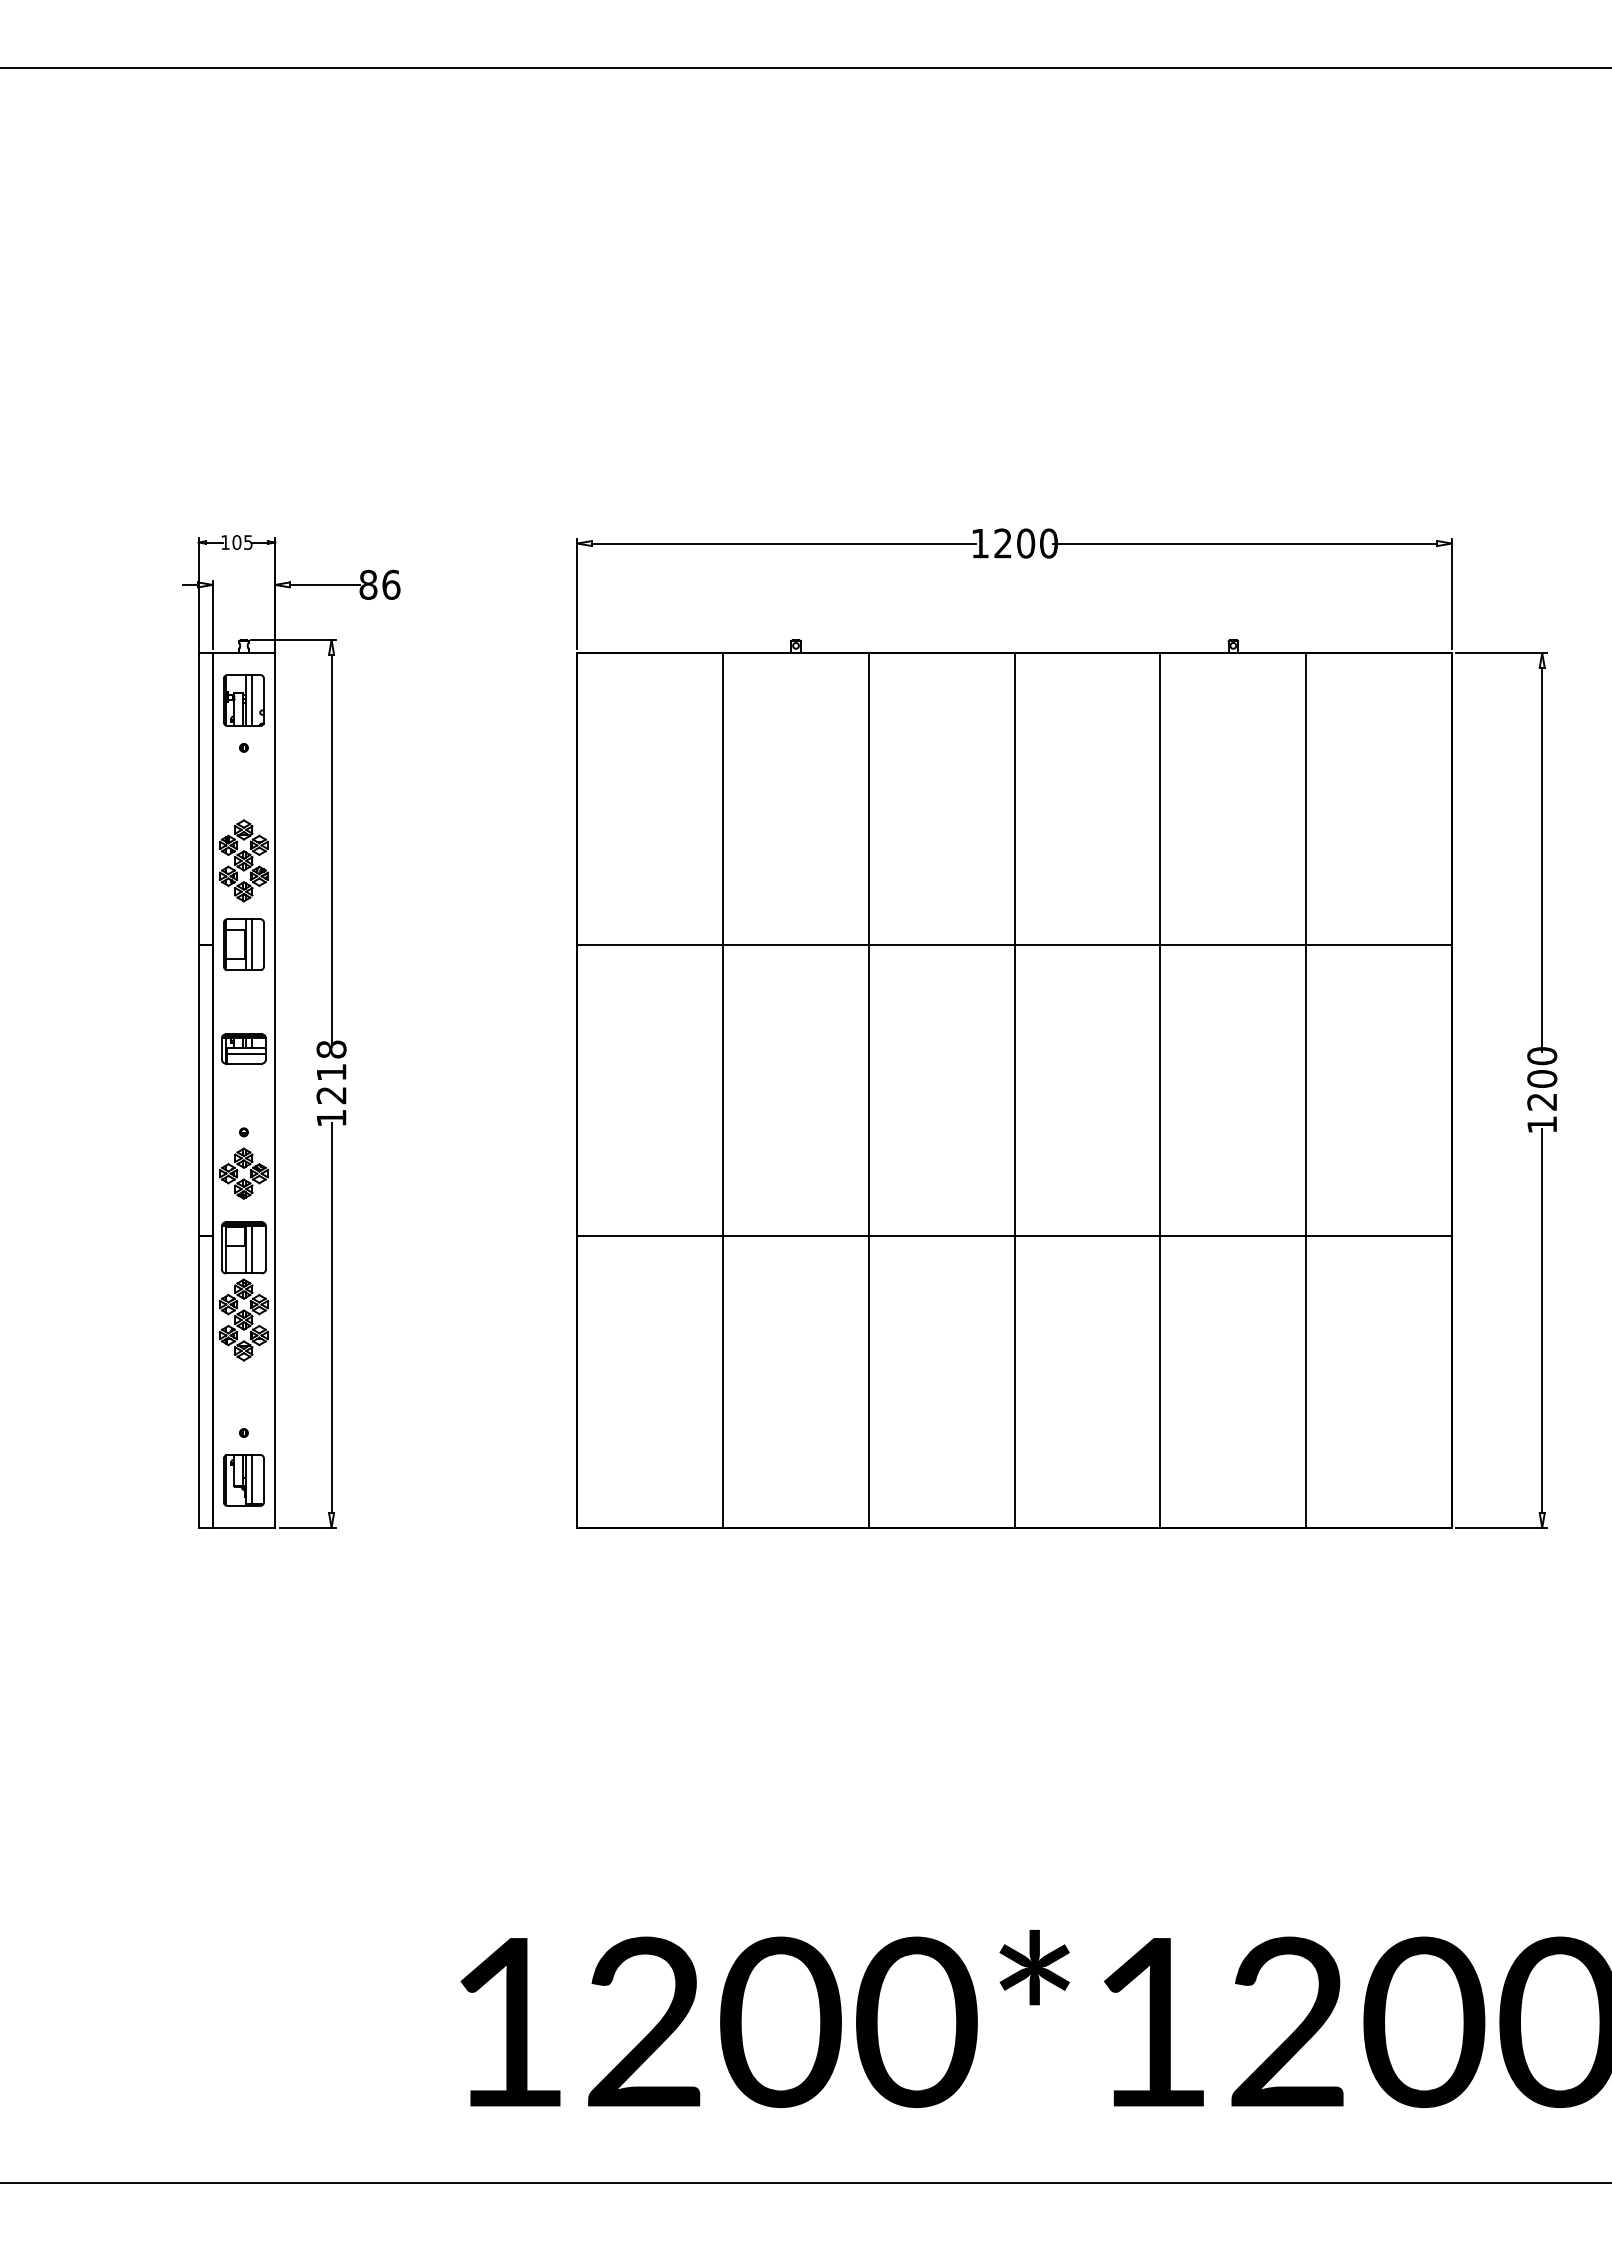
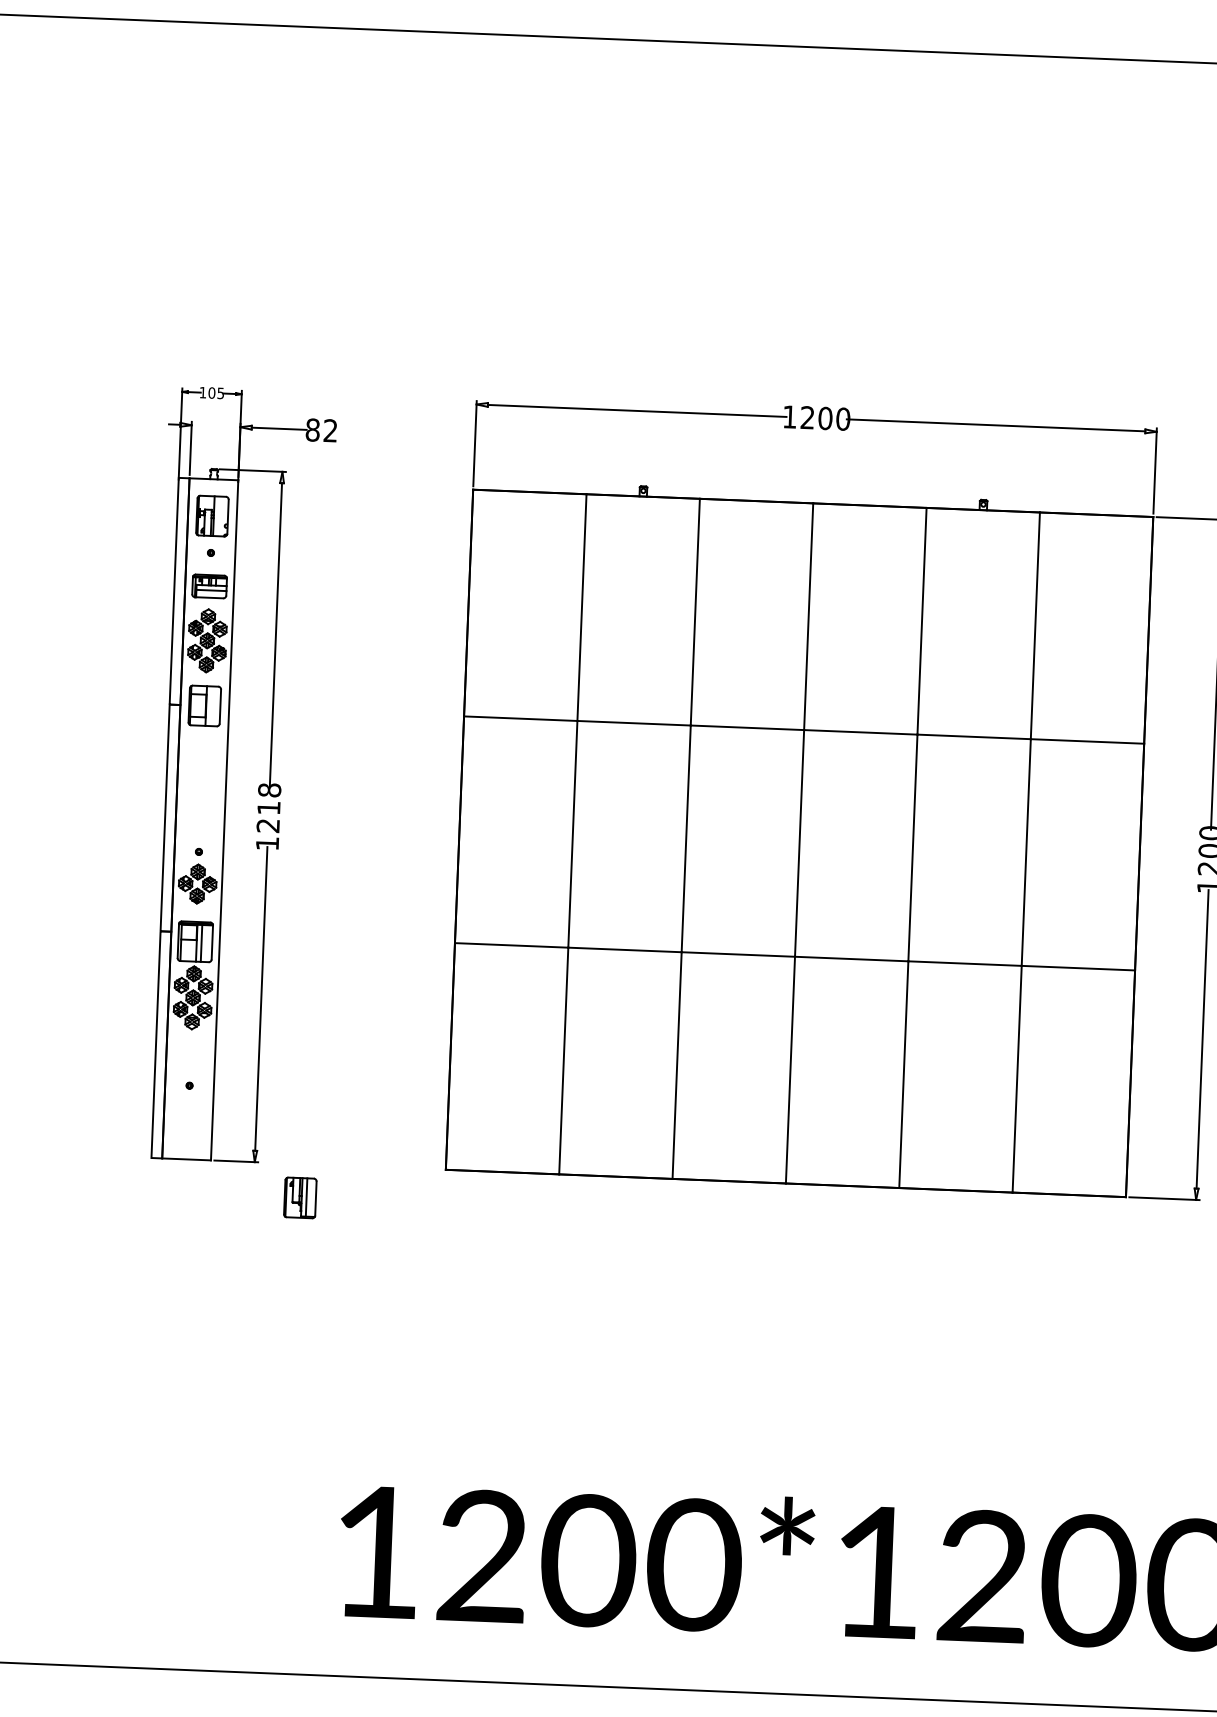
text: (391, 584) -> (330, 430), 86 -> 82
line: (251, 700) -> (218, 516), removed
line: (251, 944) -> (210, 706), removed
part: (243, 1048) -> (209, 586), moved
part: (243, 1480) -> (299, 1197), moved

